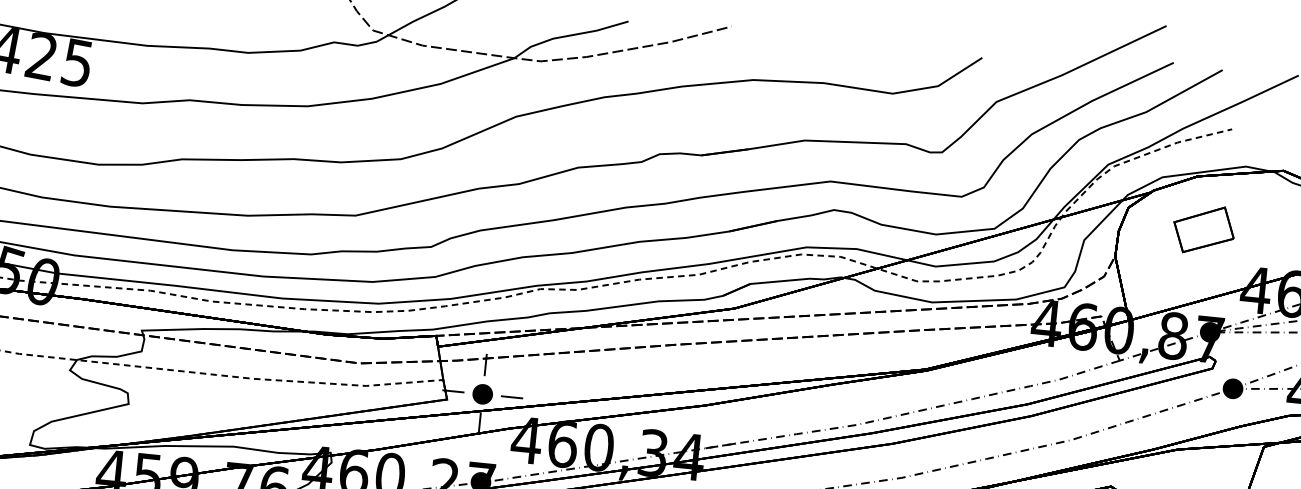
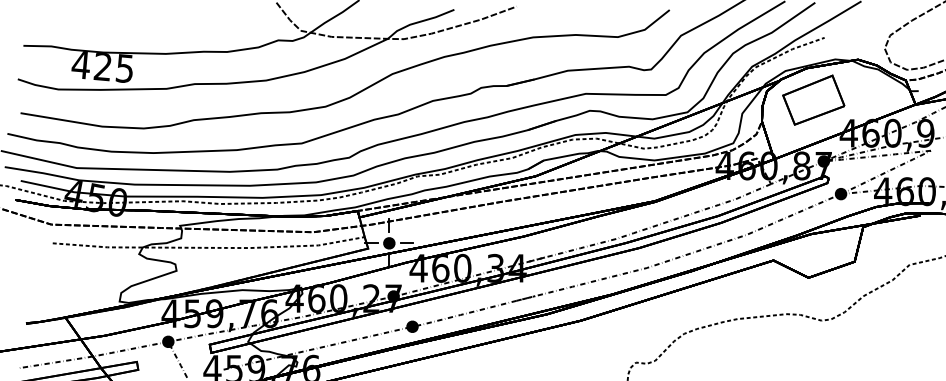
part: (1203, 228) -> (813, 99), size x1.67

